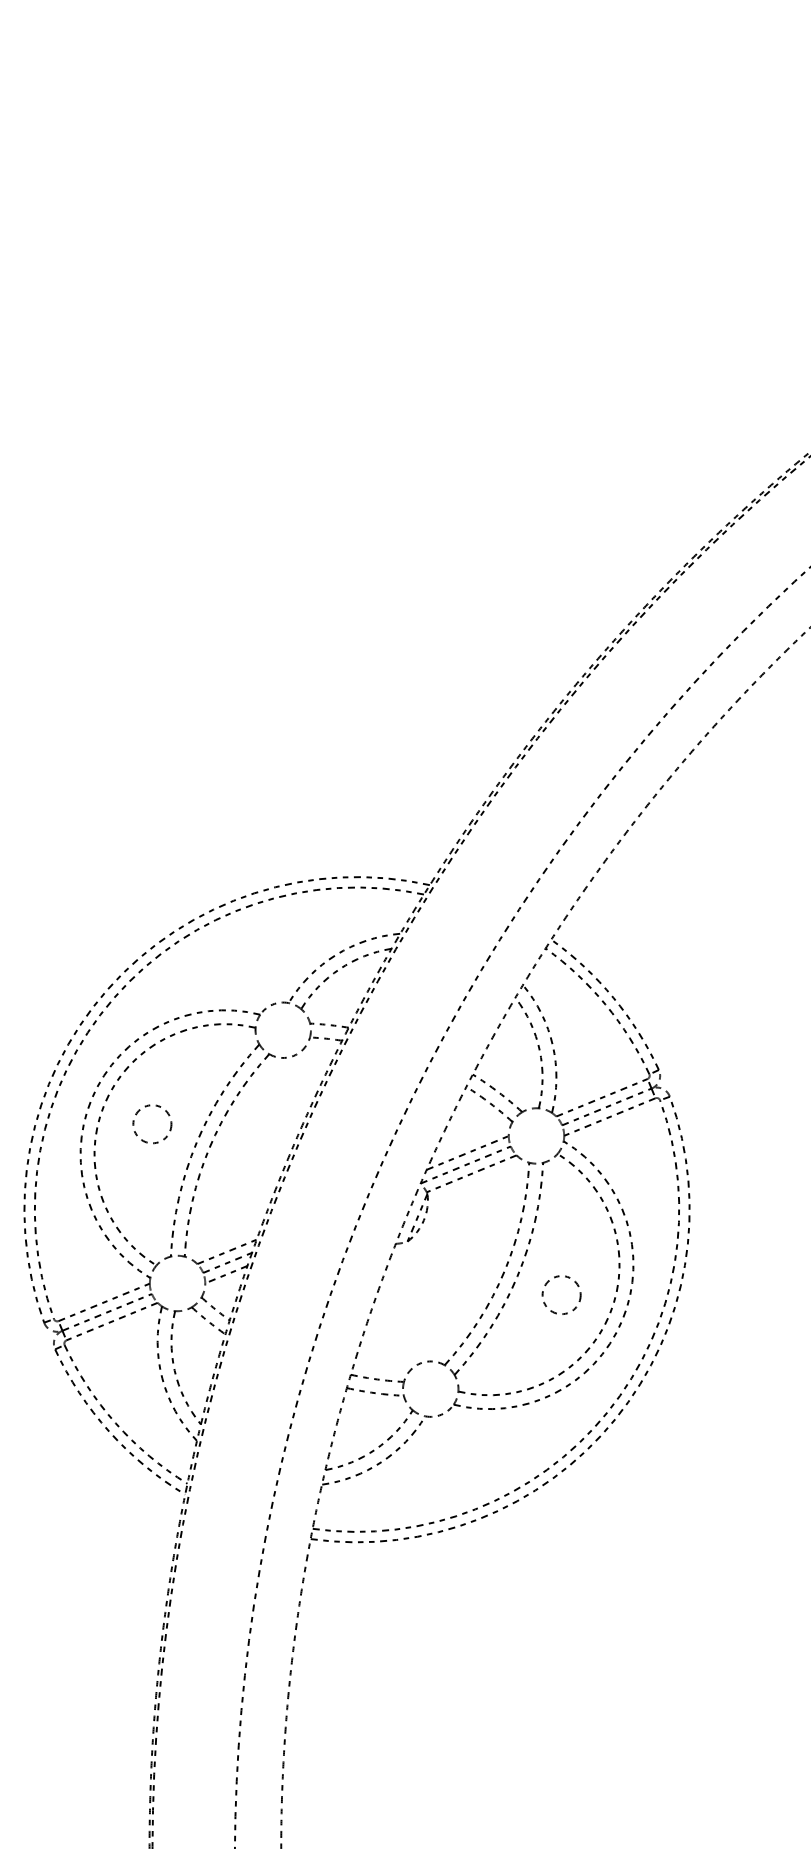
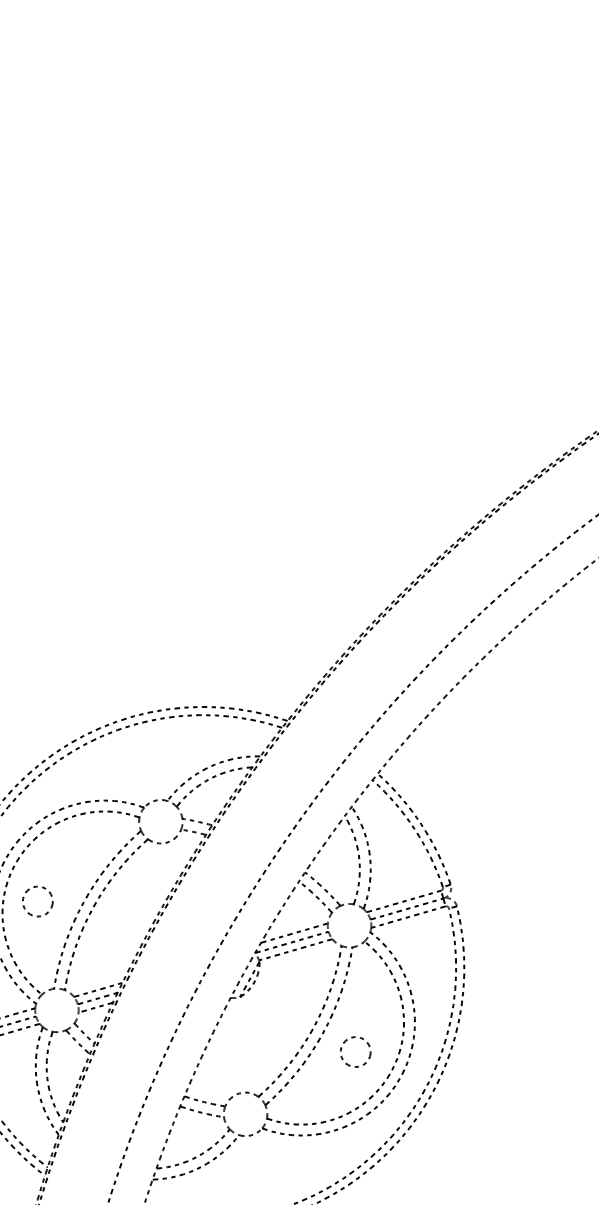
circle: (152, 1124) -> (37, 901), moved

